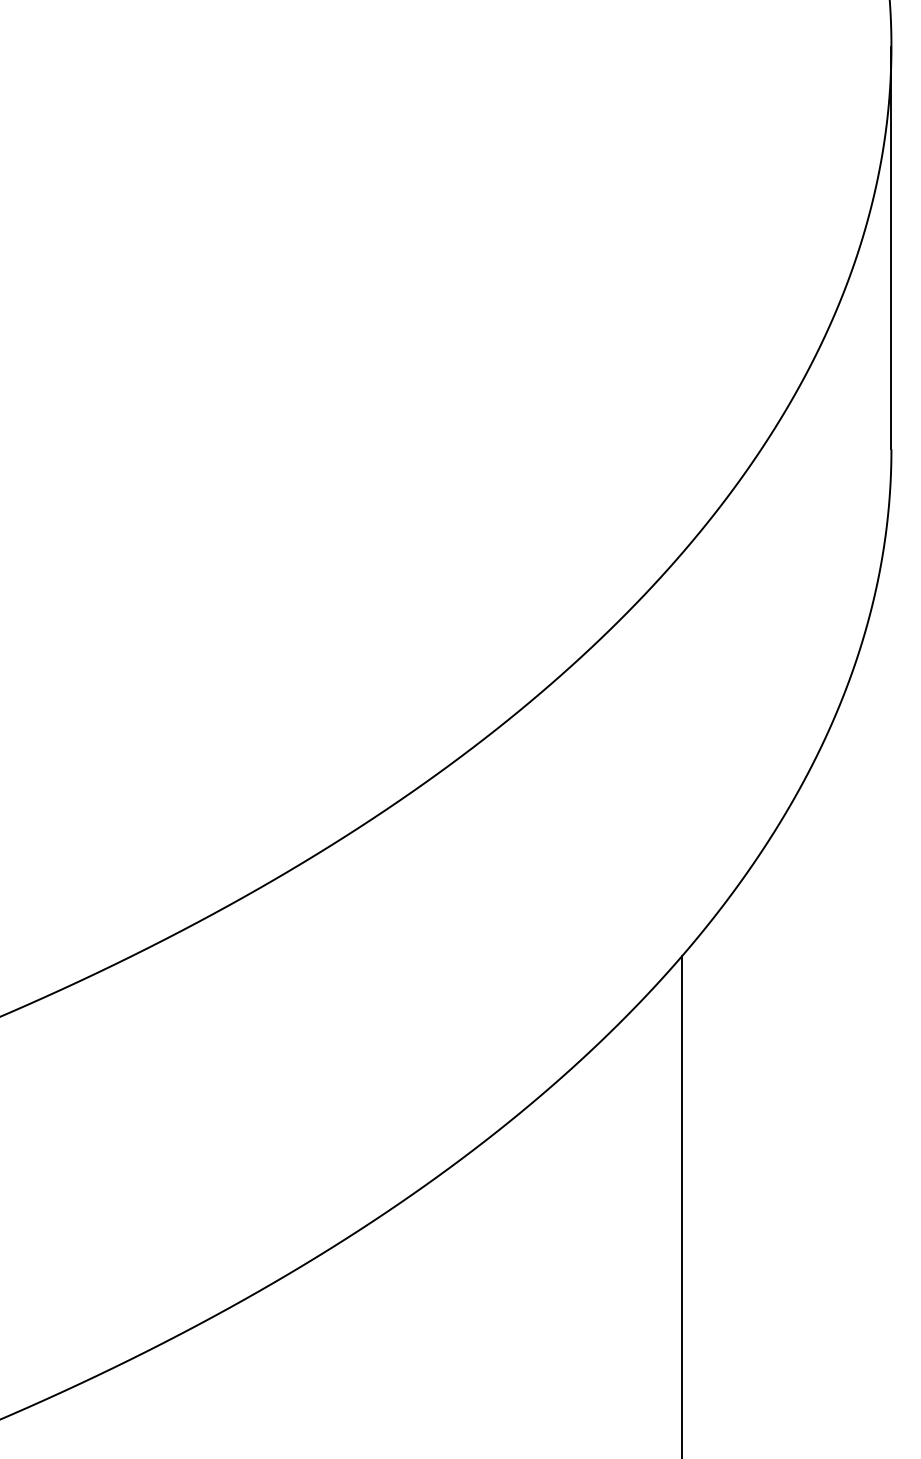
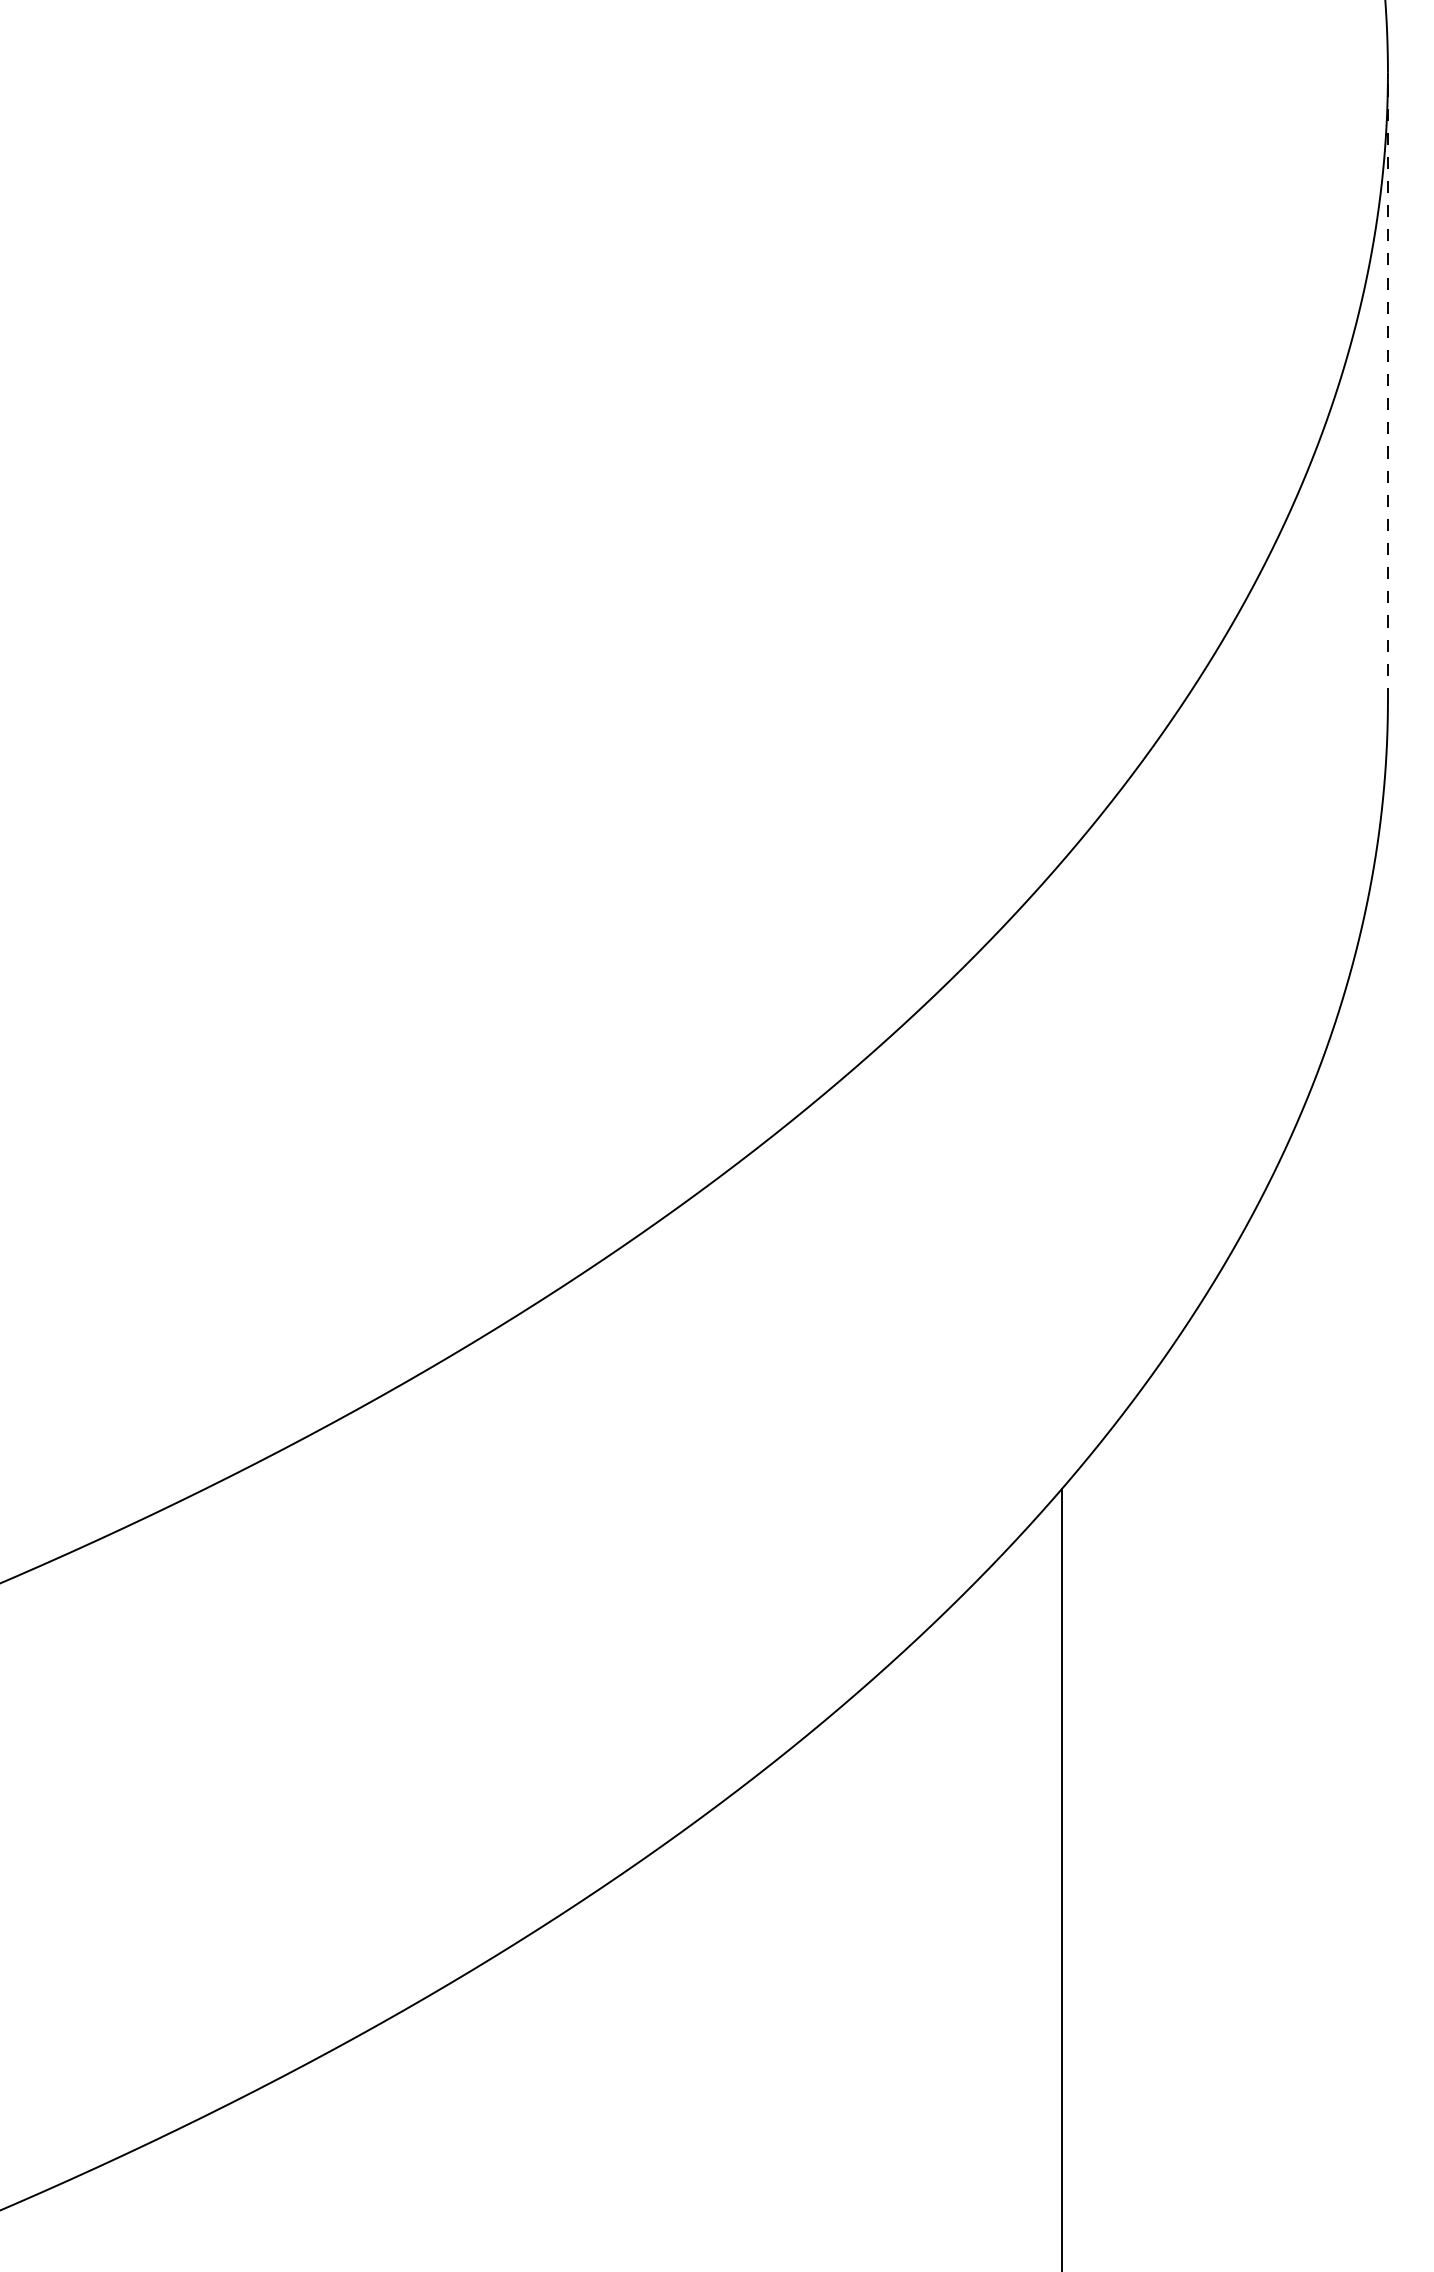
line: (891, 247) -> (1388, 385), solid -> dashed

